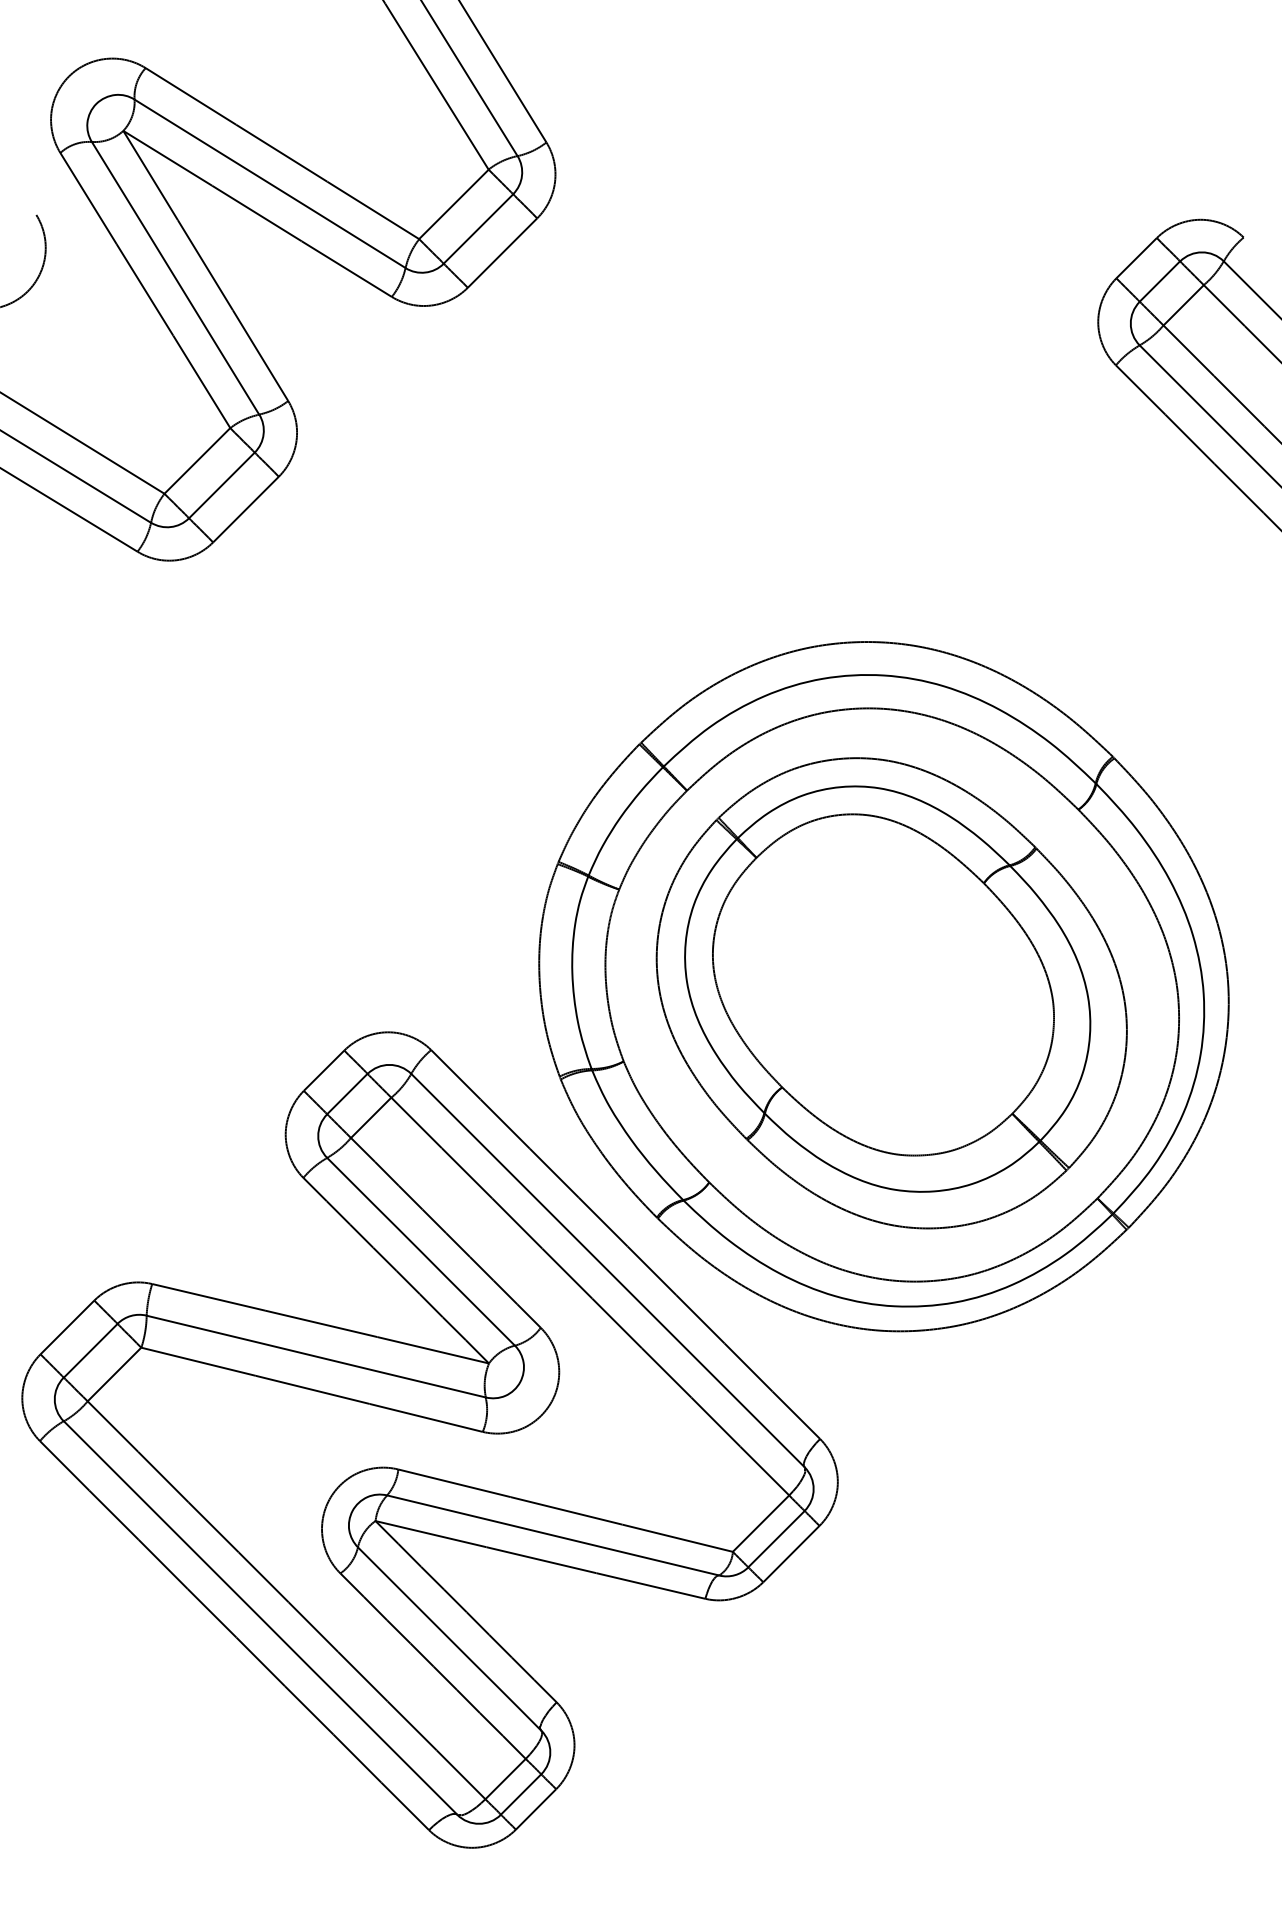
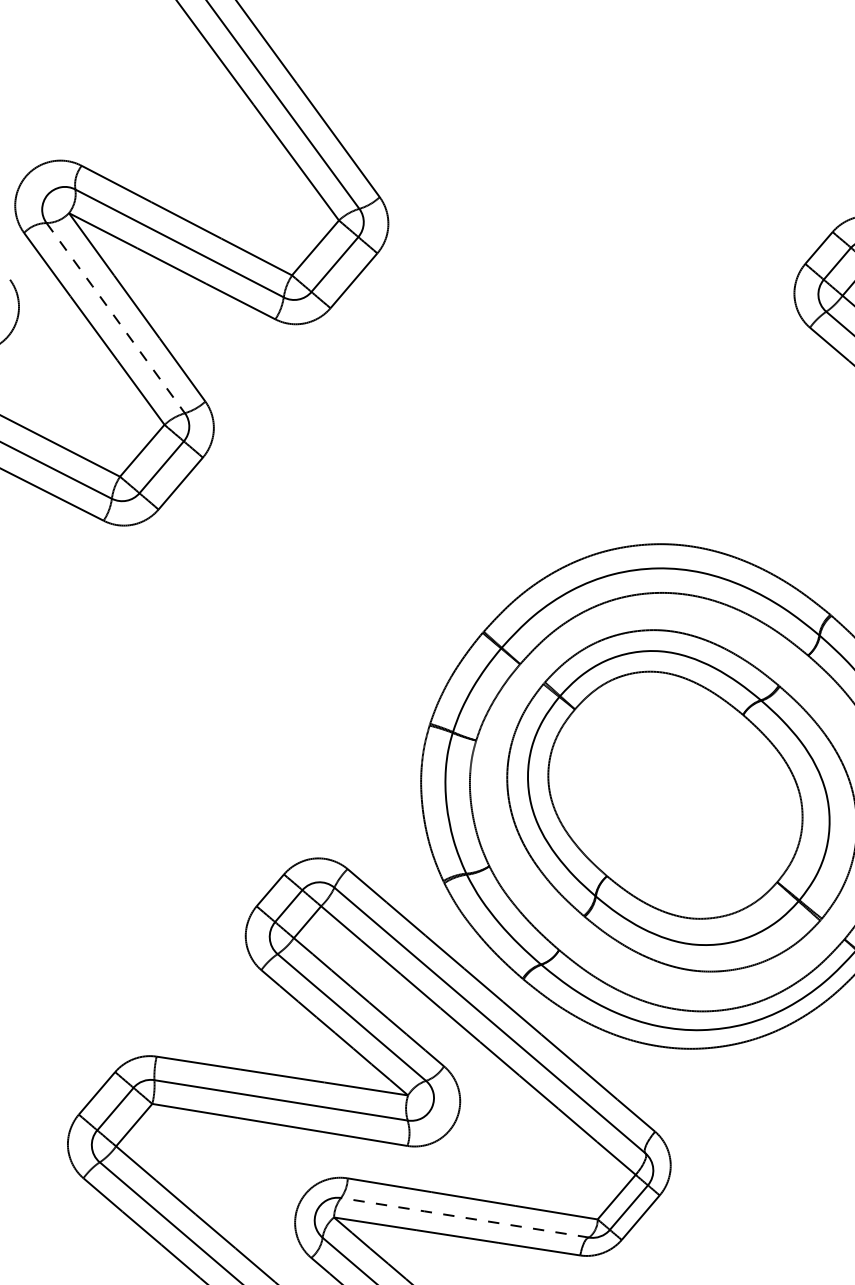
line: (176, 278) -> (116, 318), solid -> dashed
line: (553, 1535) -> (465, 1217), solid -> dashed

